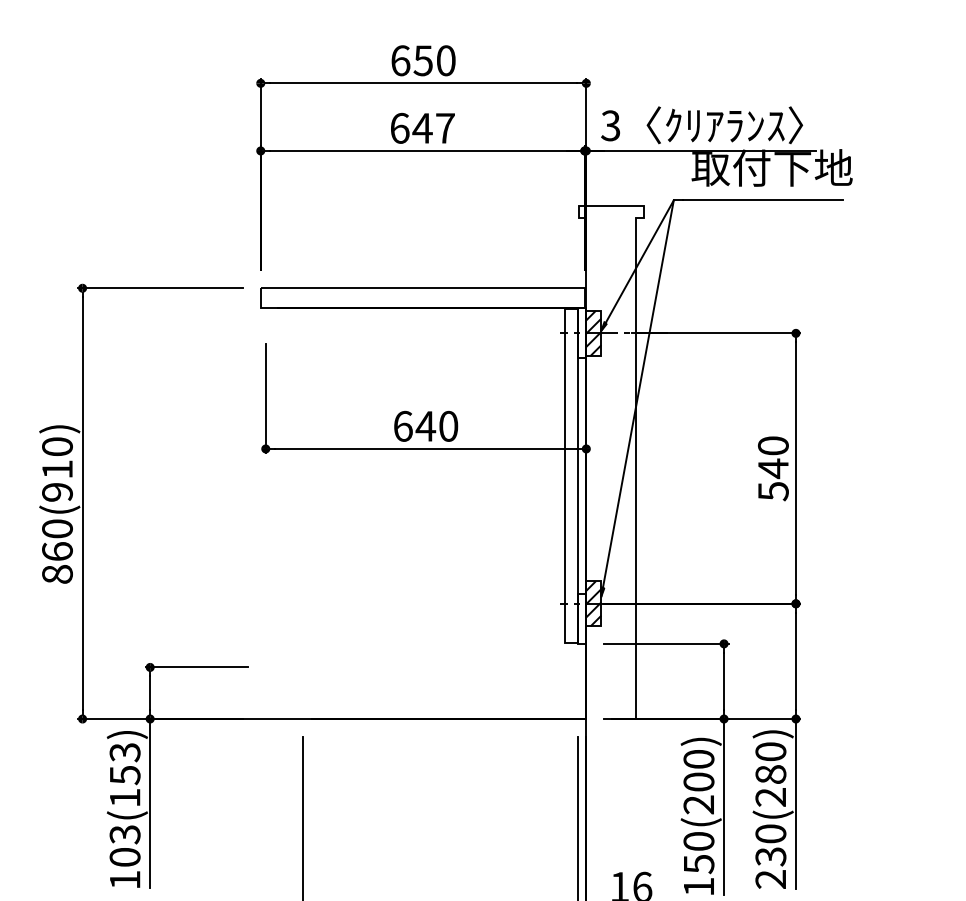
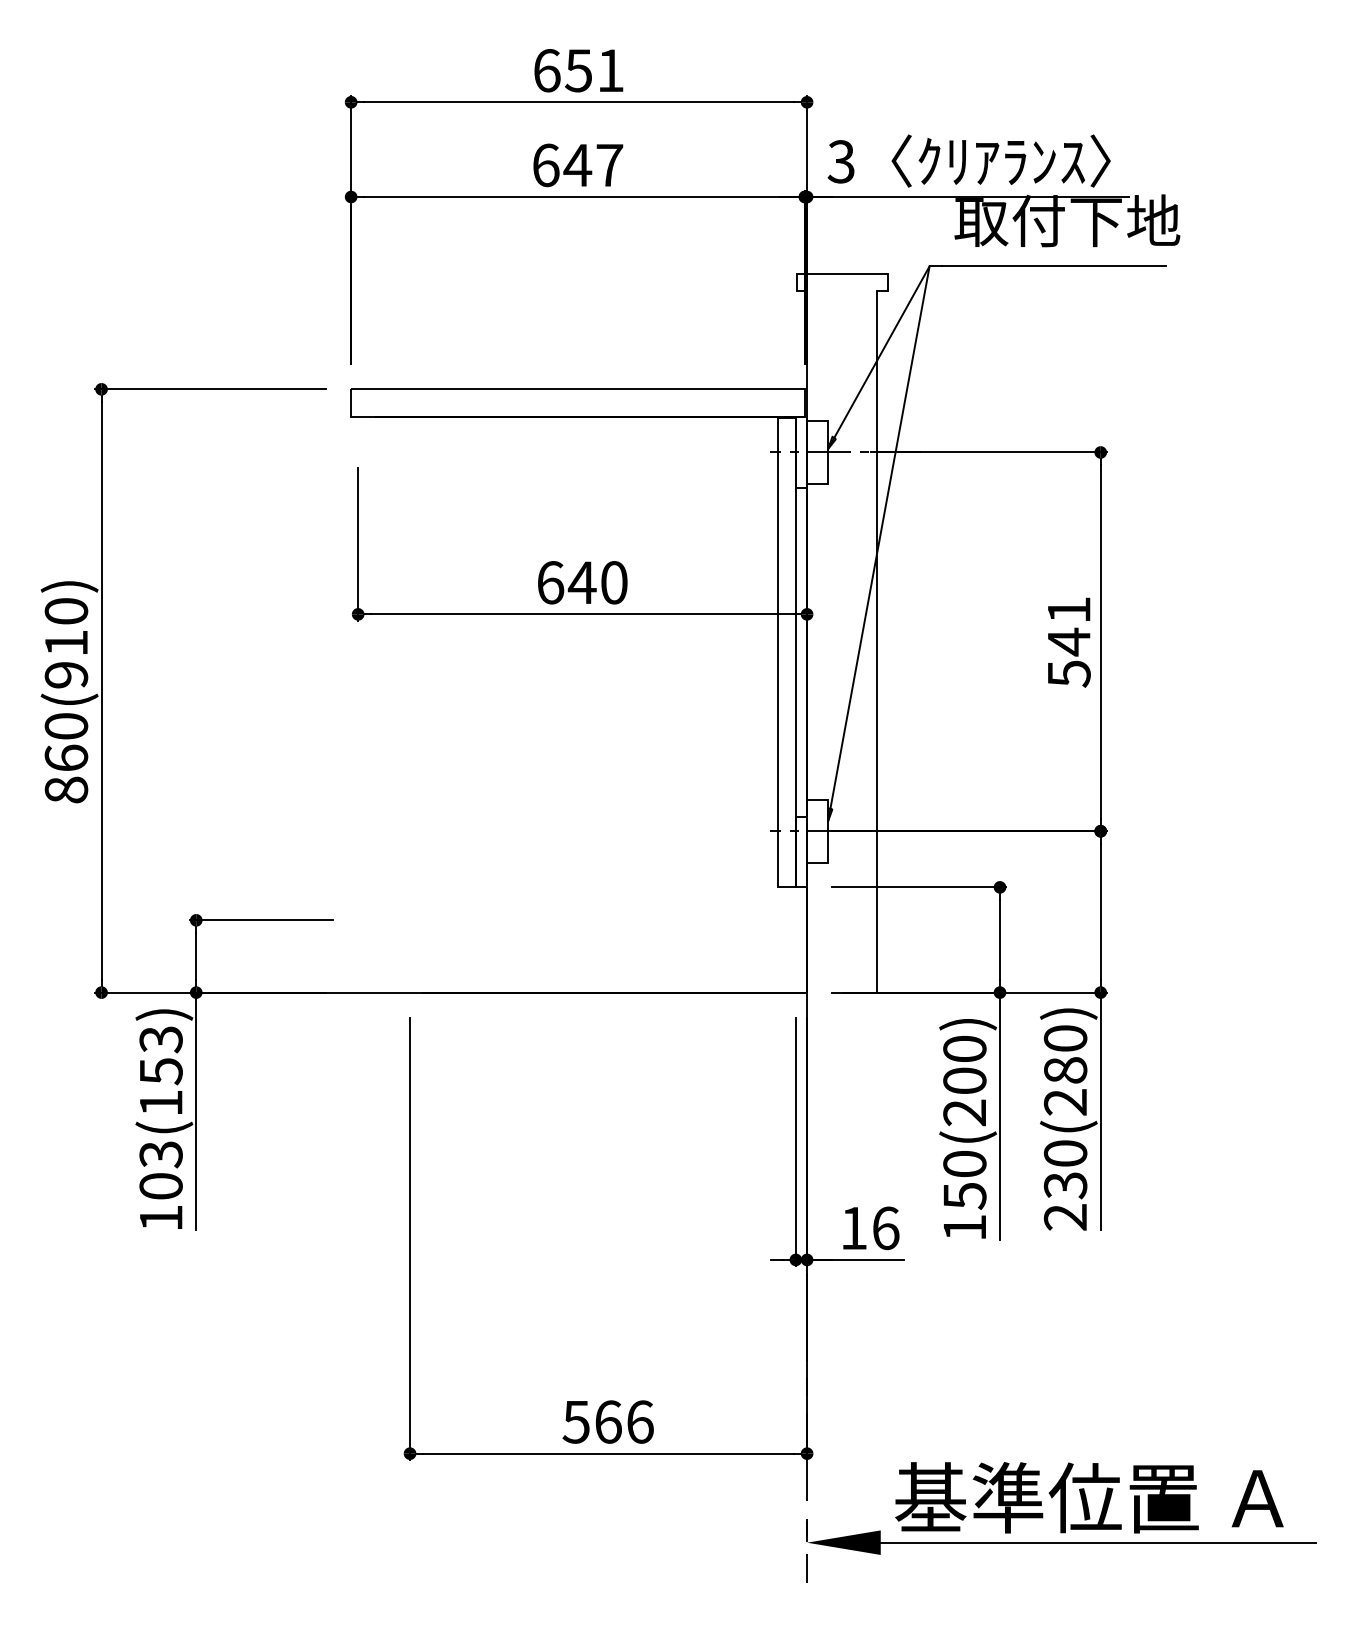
text: (446, 60) -> (611, 70), 650 -> 651
hatch: (593, 333) -> (817, 452), removed
text: (772, 445) -> (1068, 609), 540 -> 541
hatch: (593, 603) -> (817, 830), removed

